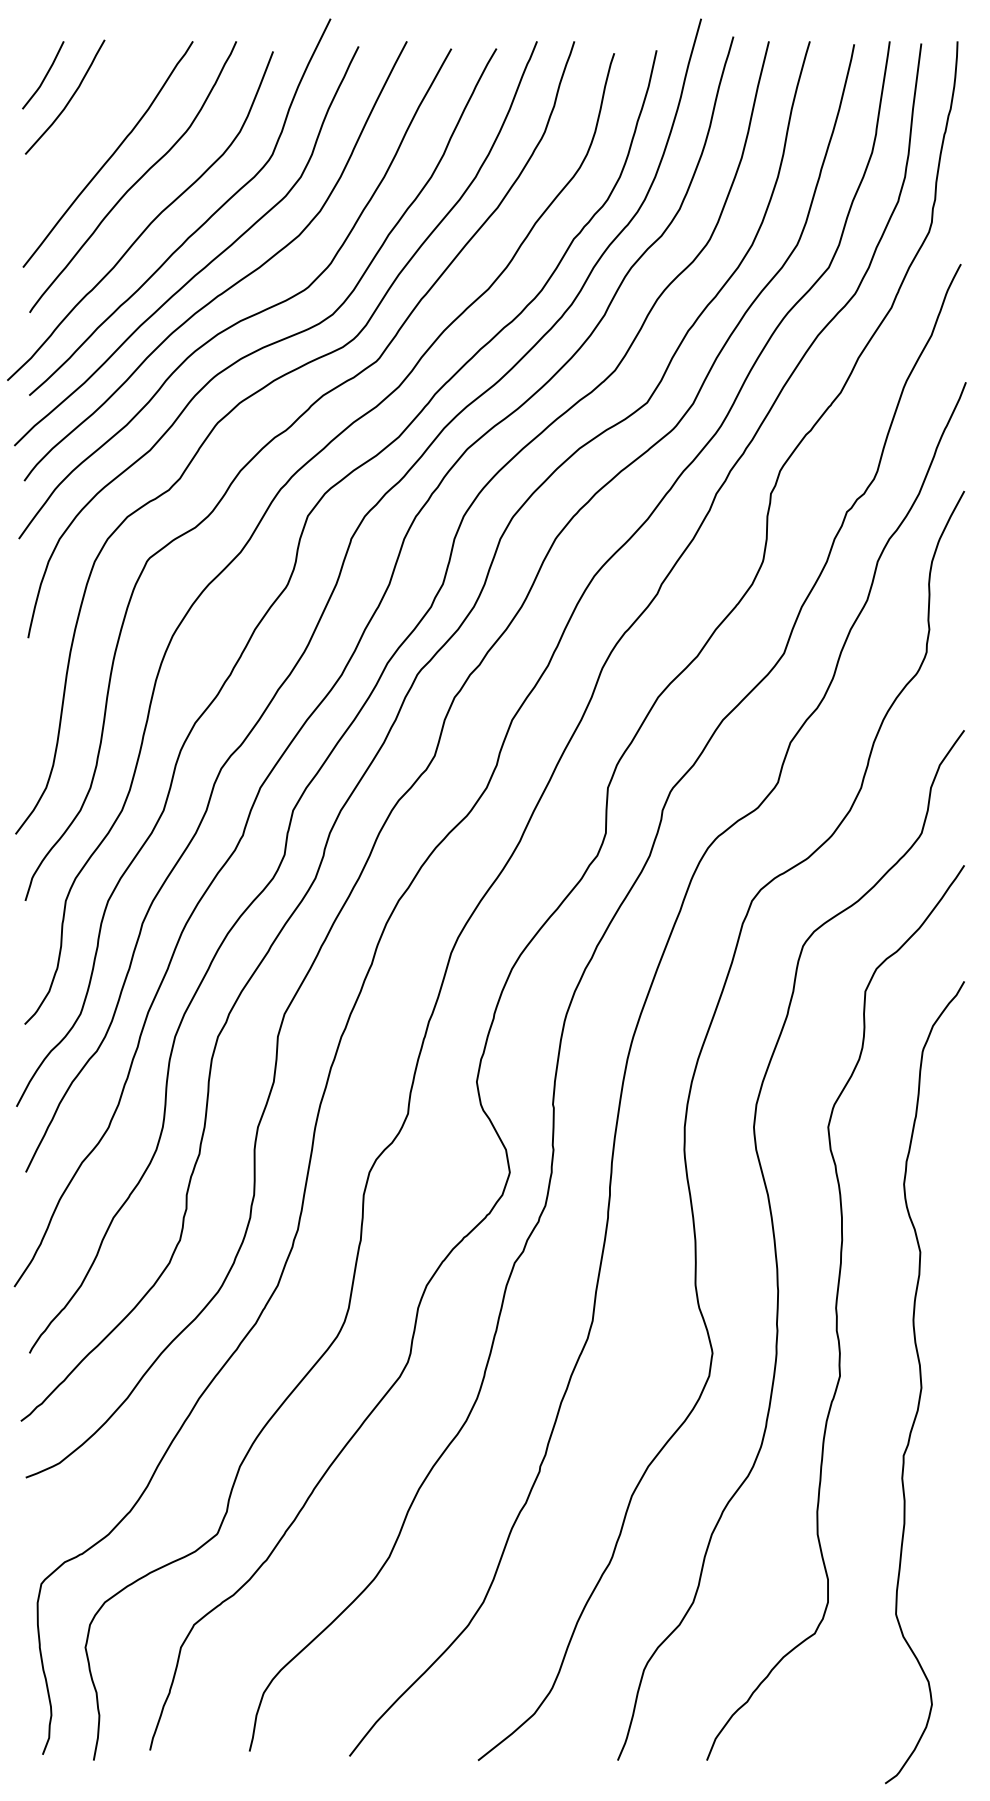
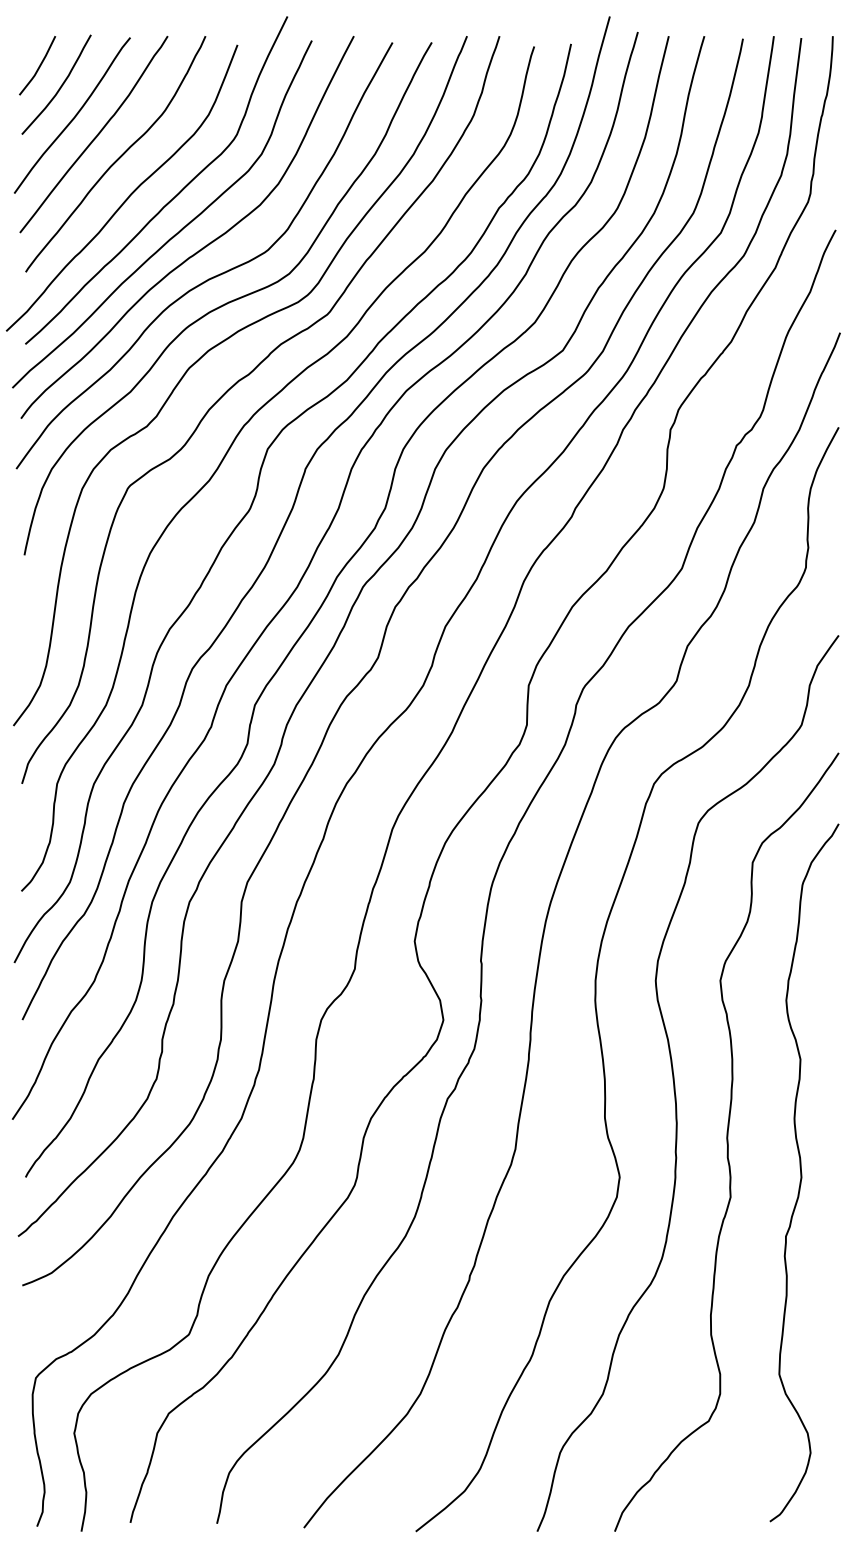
curve: (85, 132) -> (74, 115), added
curve: (922, 1383) -> (802, 1173), moved

